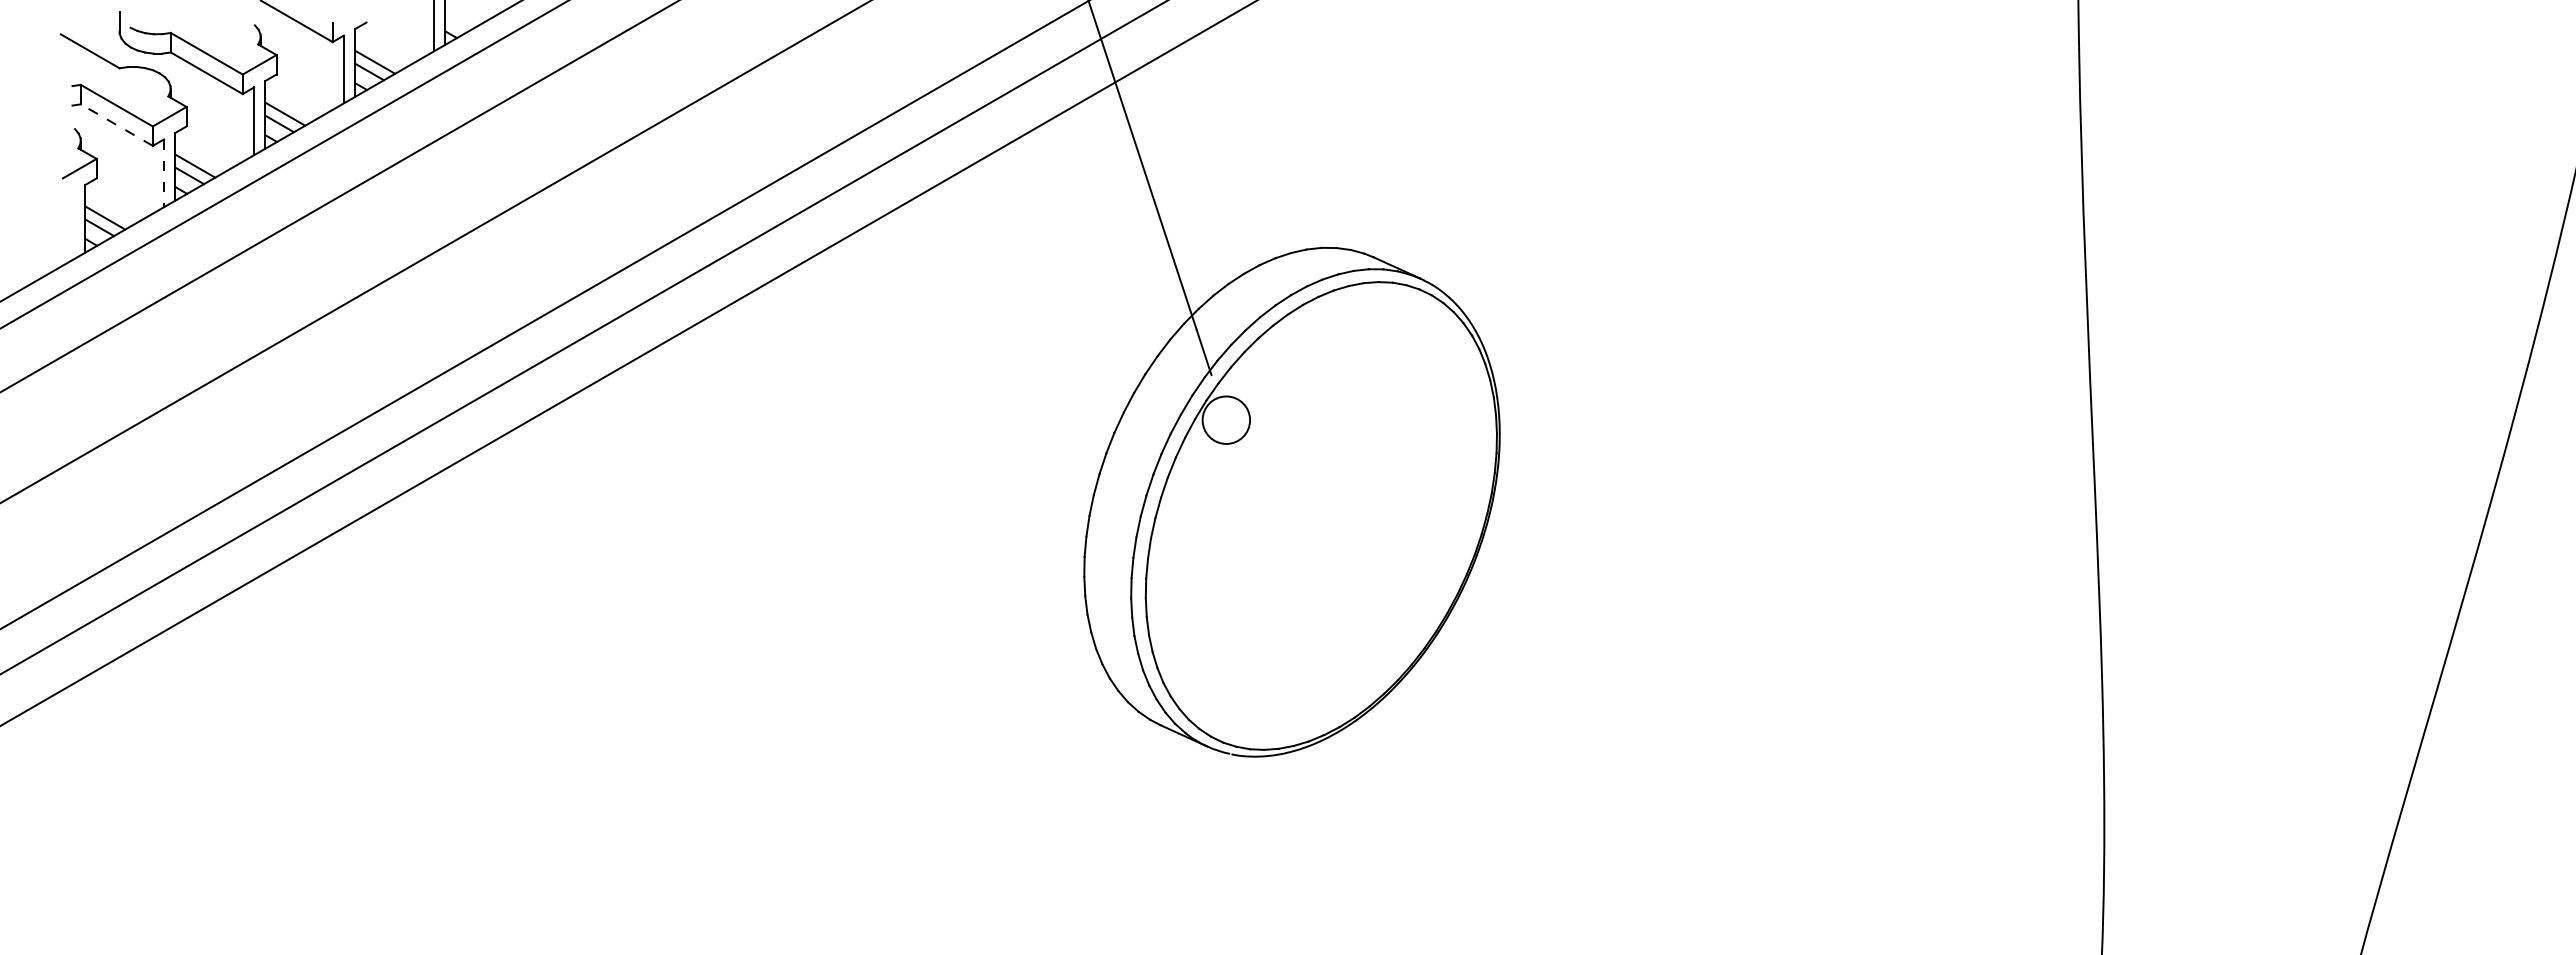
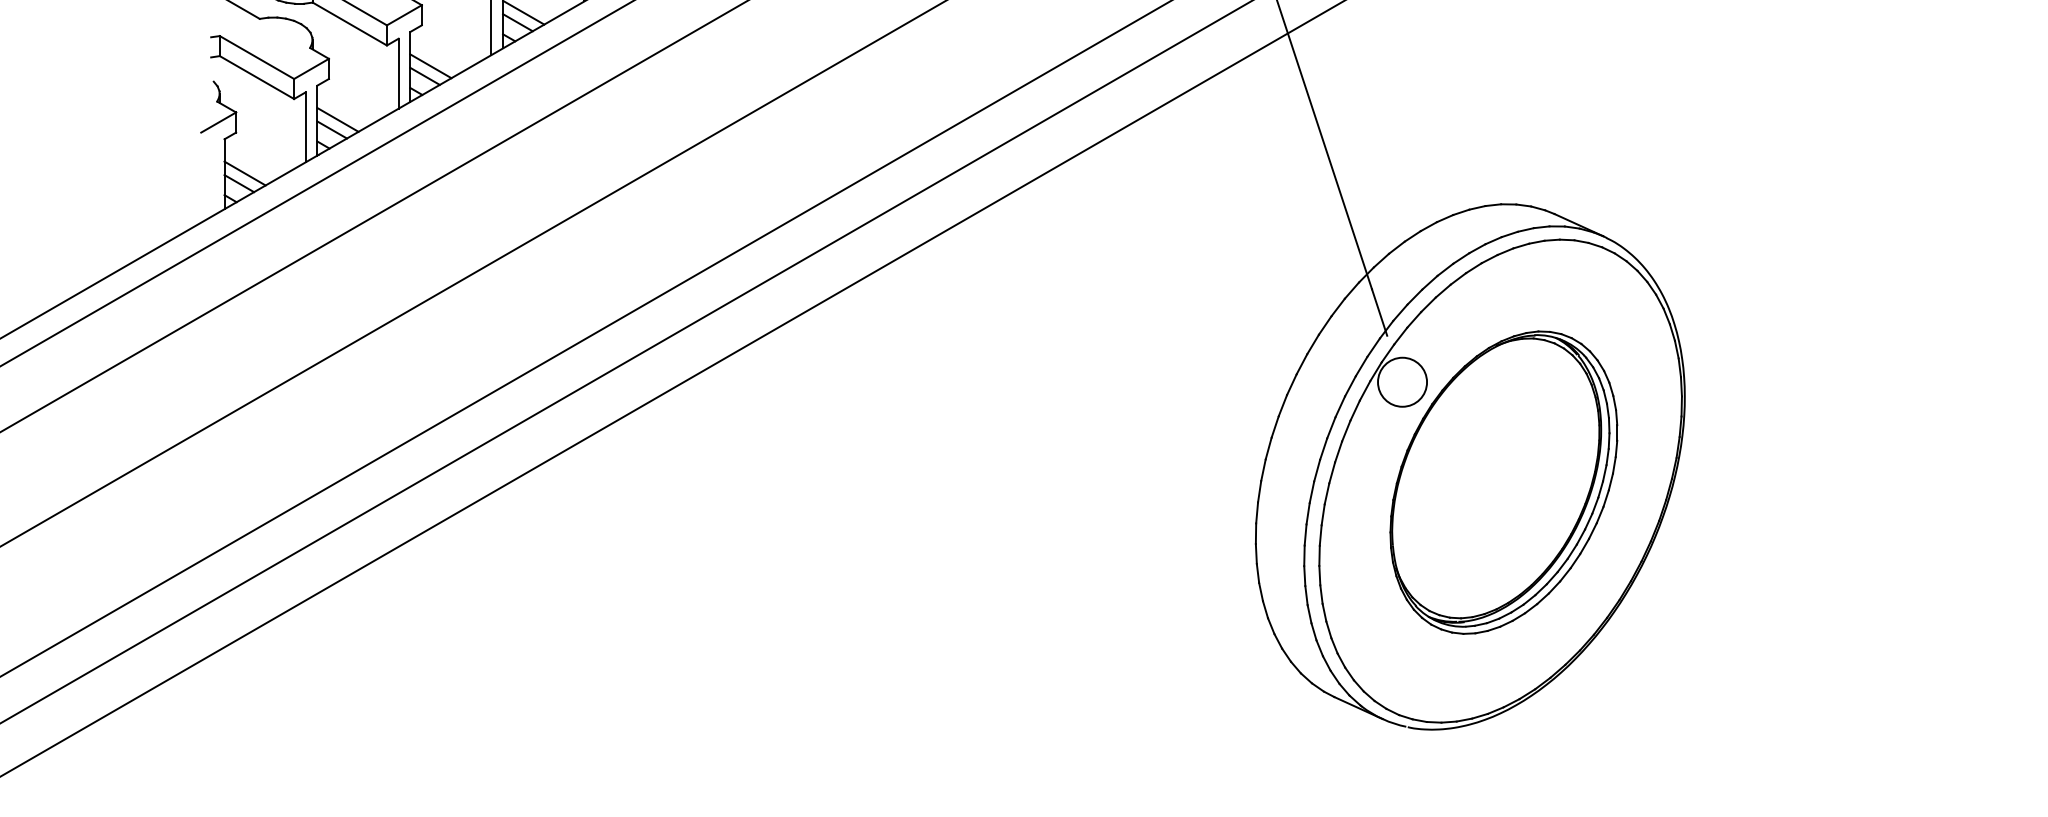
line: (116, 125) -> (256, 77), dashed -> solid
line: (164, 173) -> (306, 127), dashed -> solid
part: (1324, 517) -> (1503, 482), added

